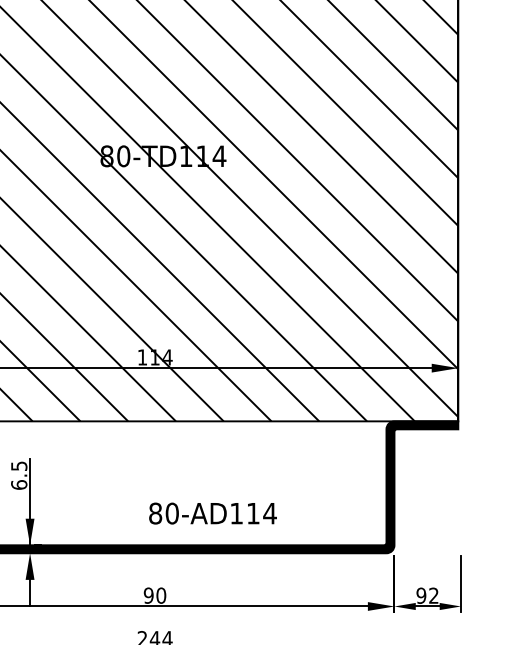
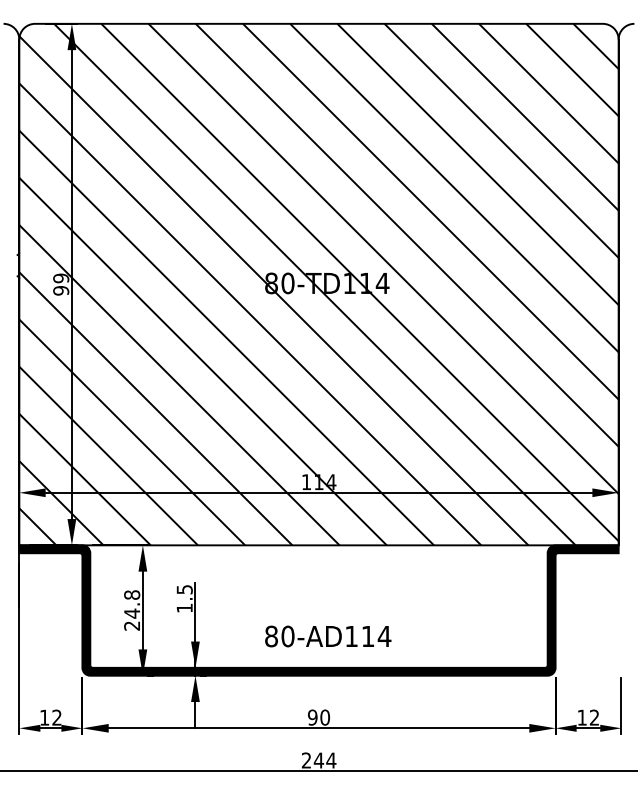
text: (18, 484) -> (184, 607), 6.5 -> 1.5
text: (213, 513) -> (328, 636), moved
text: (420, 595) -> (581, 717), 92 -> 12

